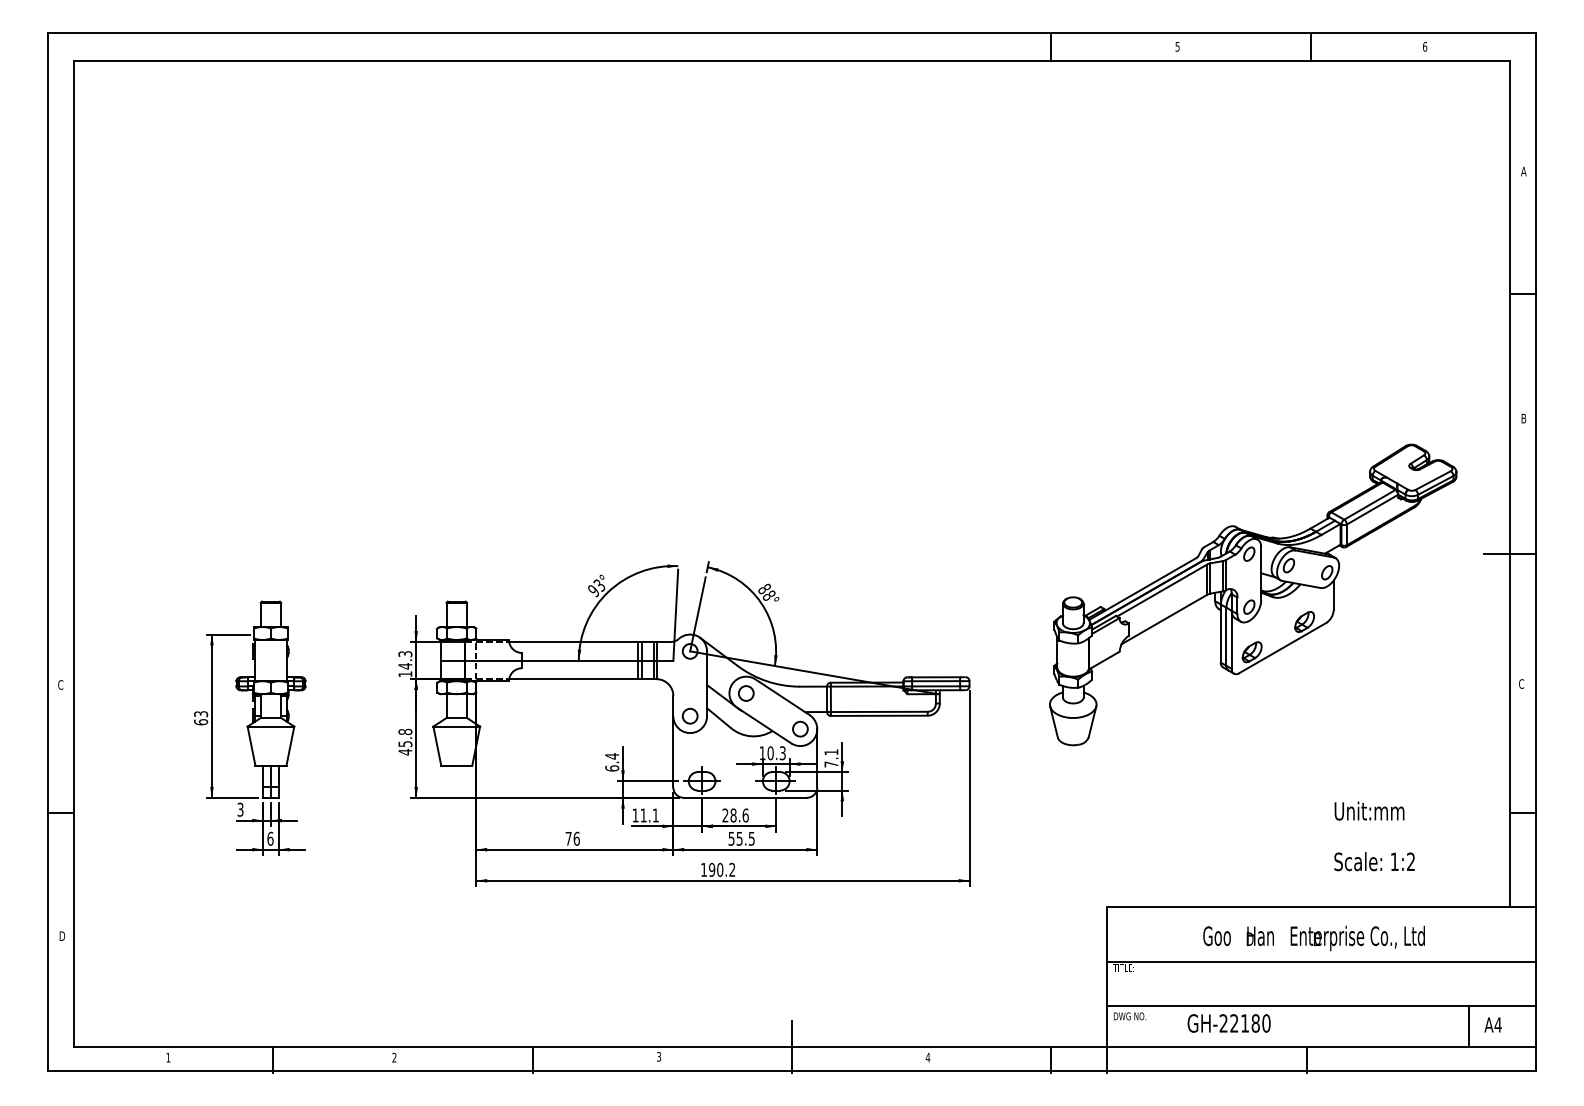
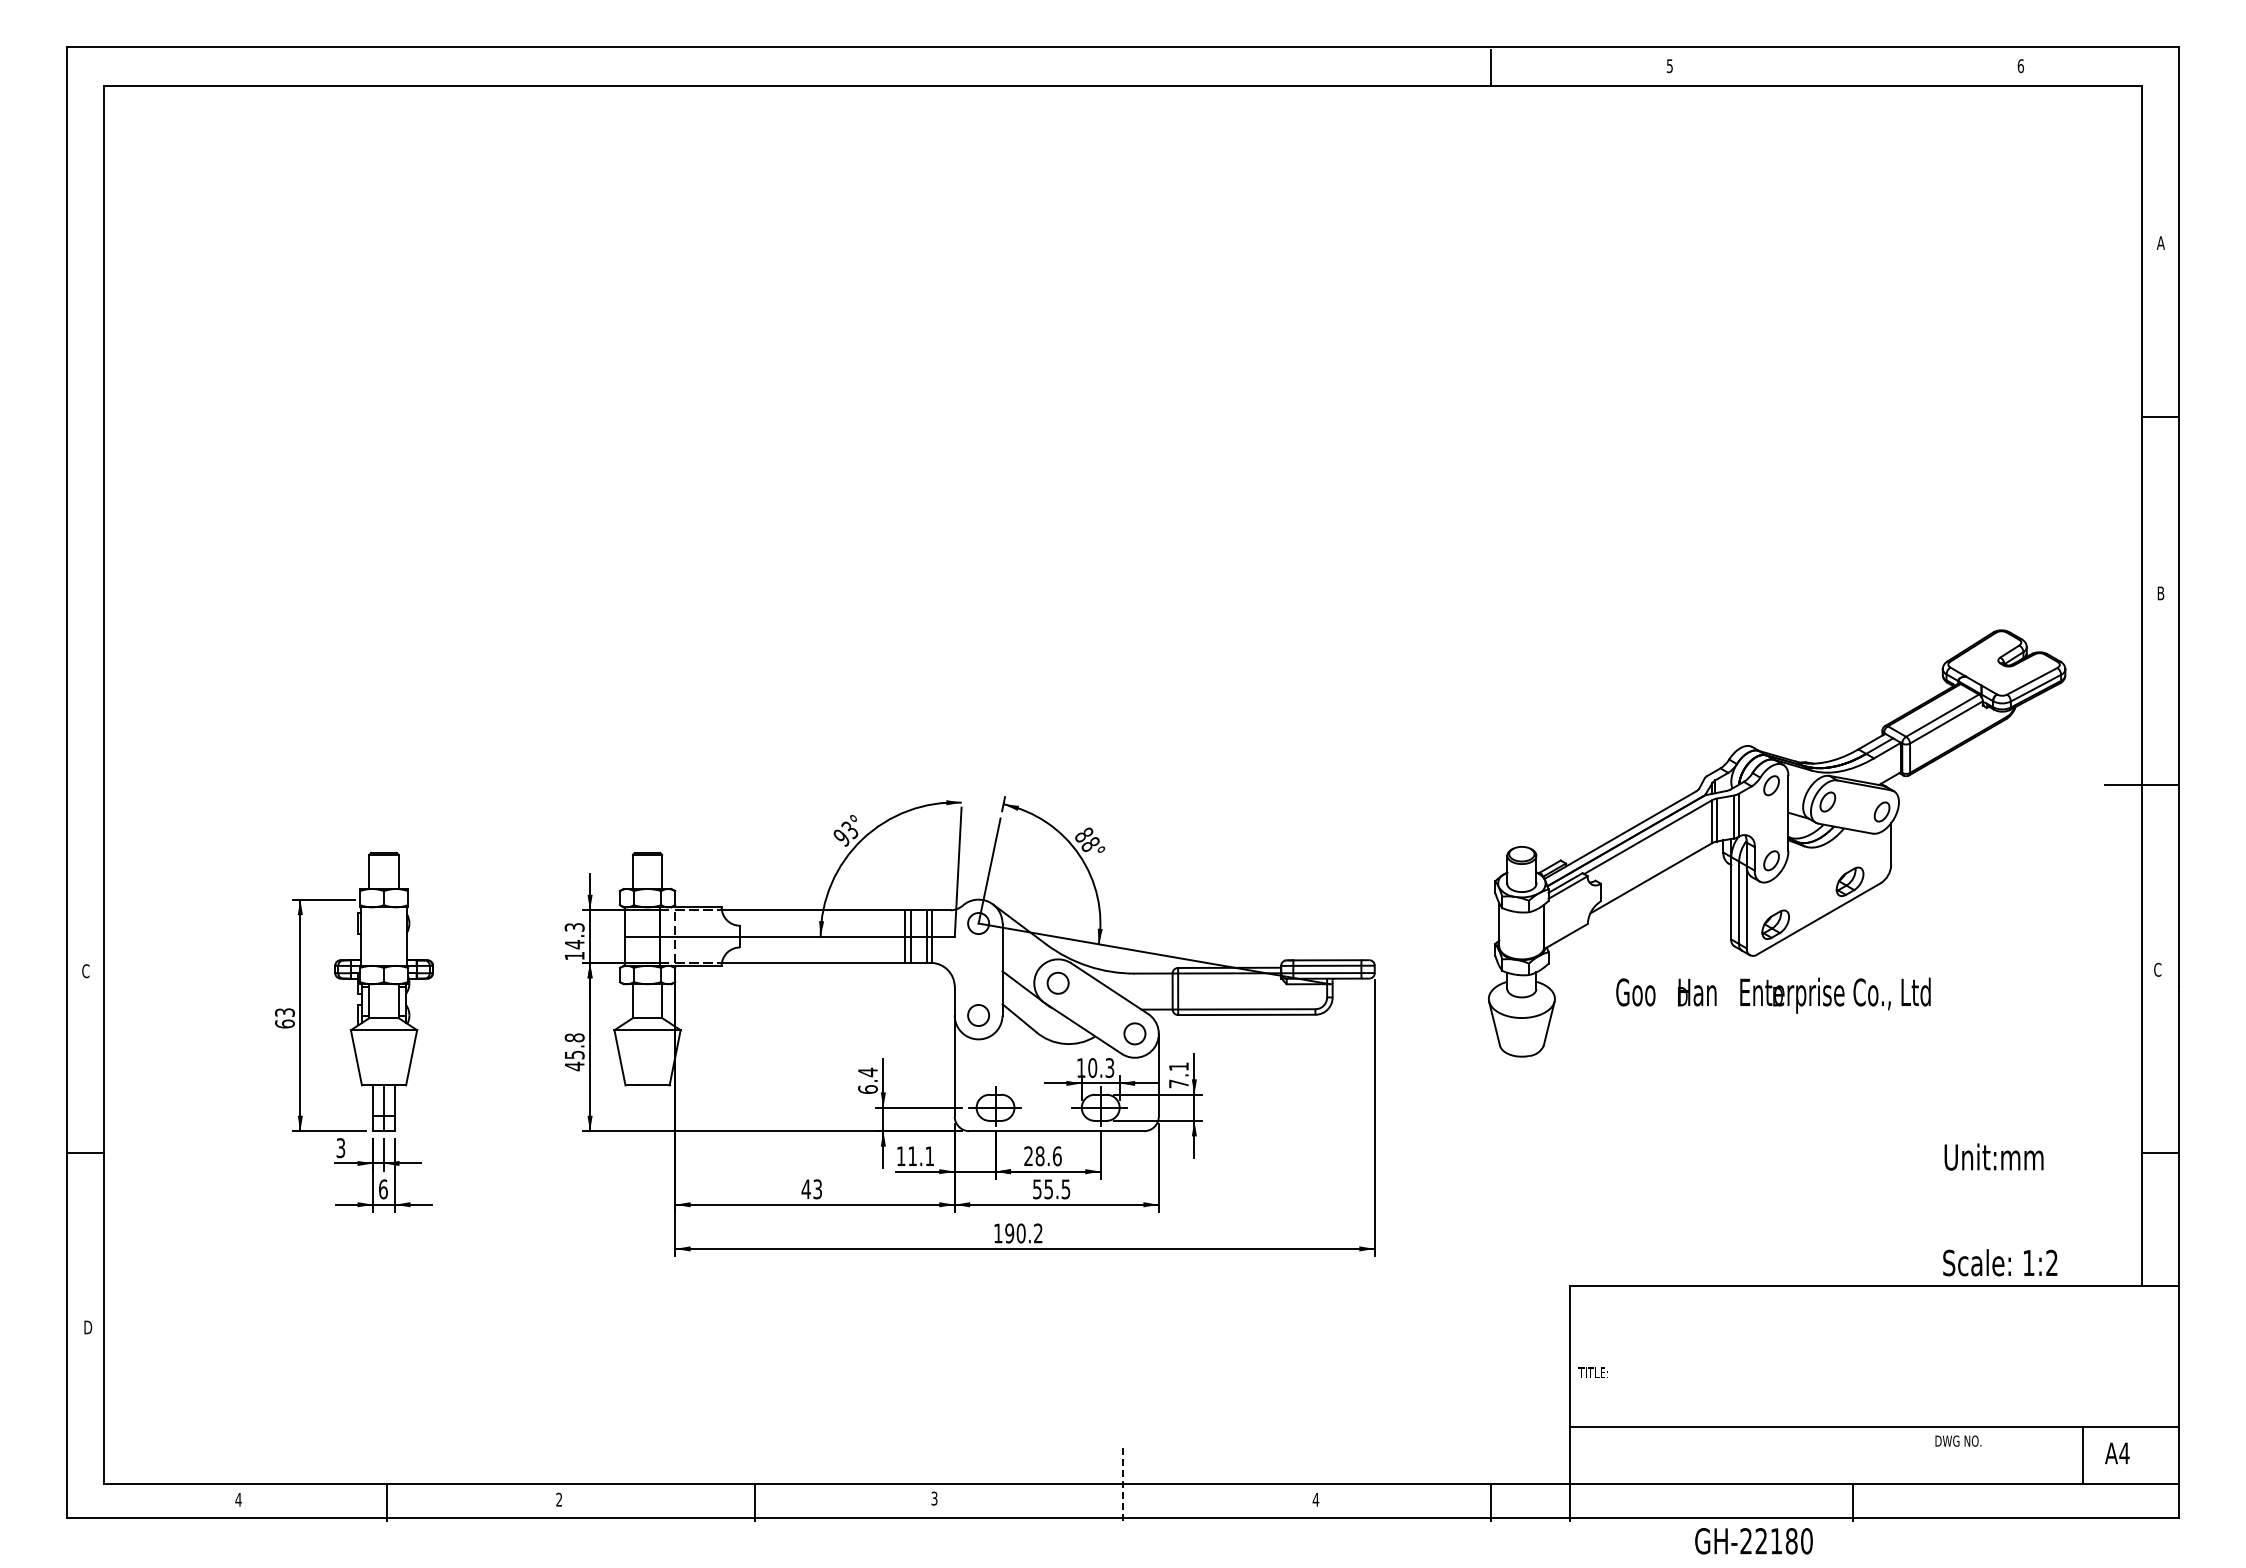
line: (1310, 47) -> (1858, 67), removed
text: (1369, 810) -> (1993, 1156), moved
text: (572, 838) -> (811, 1189), 76 -> 43
text: (1374, 861) -> (2000, 1262), moved
text: (1314, 938) -> (1773, 995), moved
line: (1321, 962) -> (1873, 1364), removed
text: (1130, 1015) -> (1958, 1440), moved
text: (1228, 1023) -> (1753, 1541), moved
line: (791, 1046) -> (1122, 1484), solid -> dashed
text: (168, 1057) -> (238, 1499), 1 -> 4

